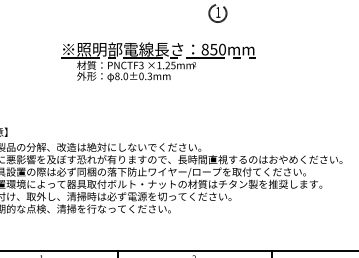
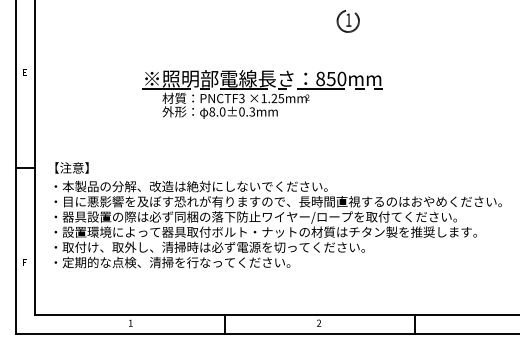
part: (158, 62) -> (262, 94), moved

